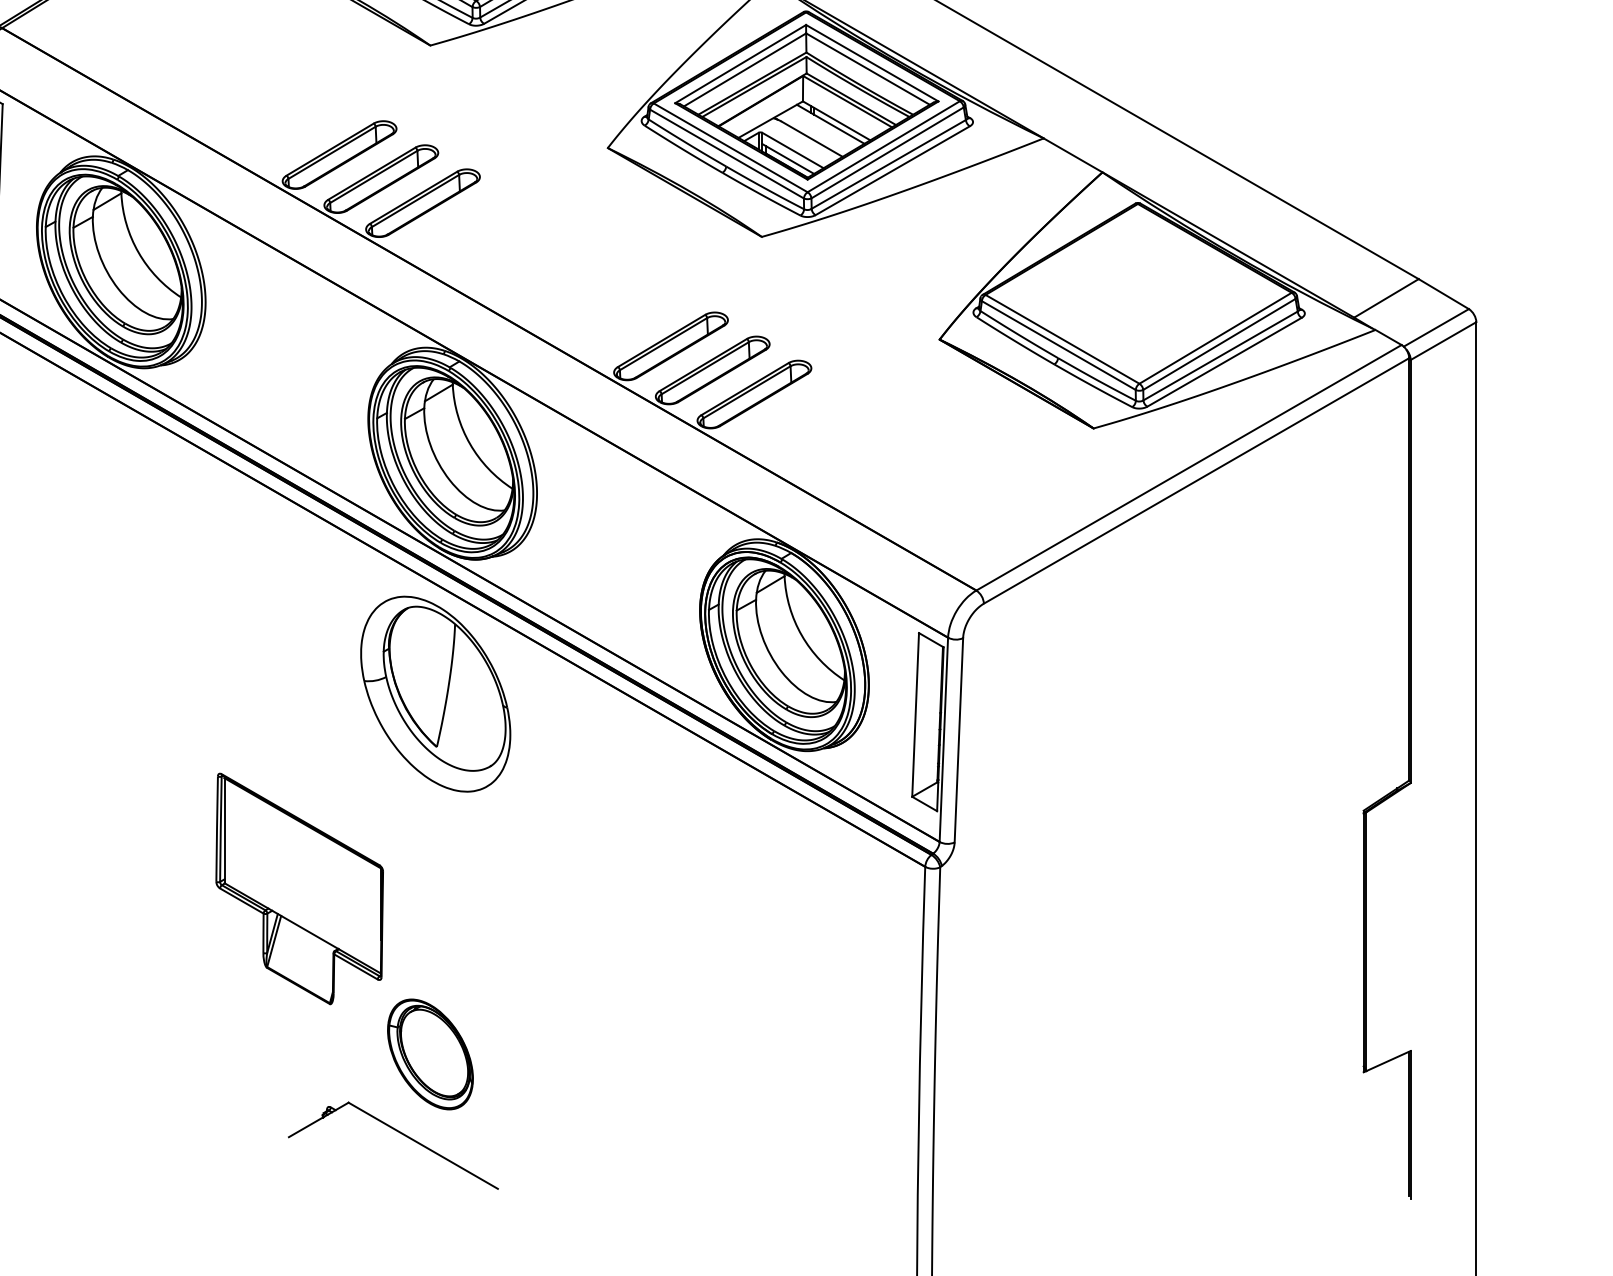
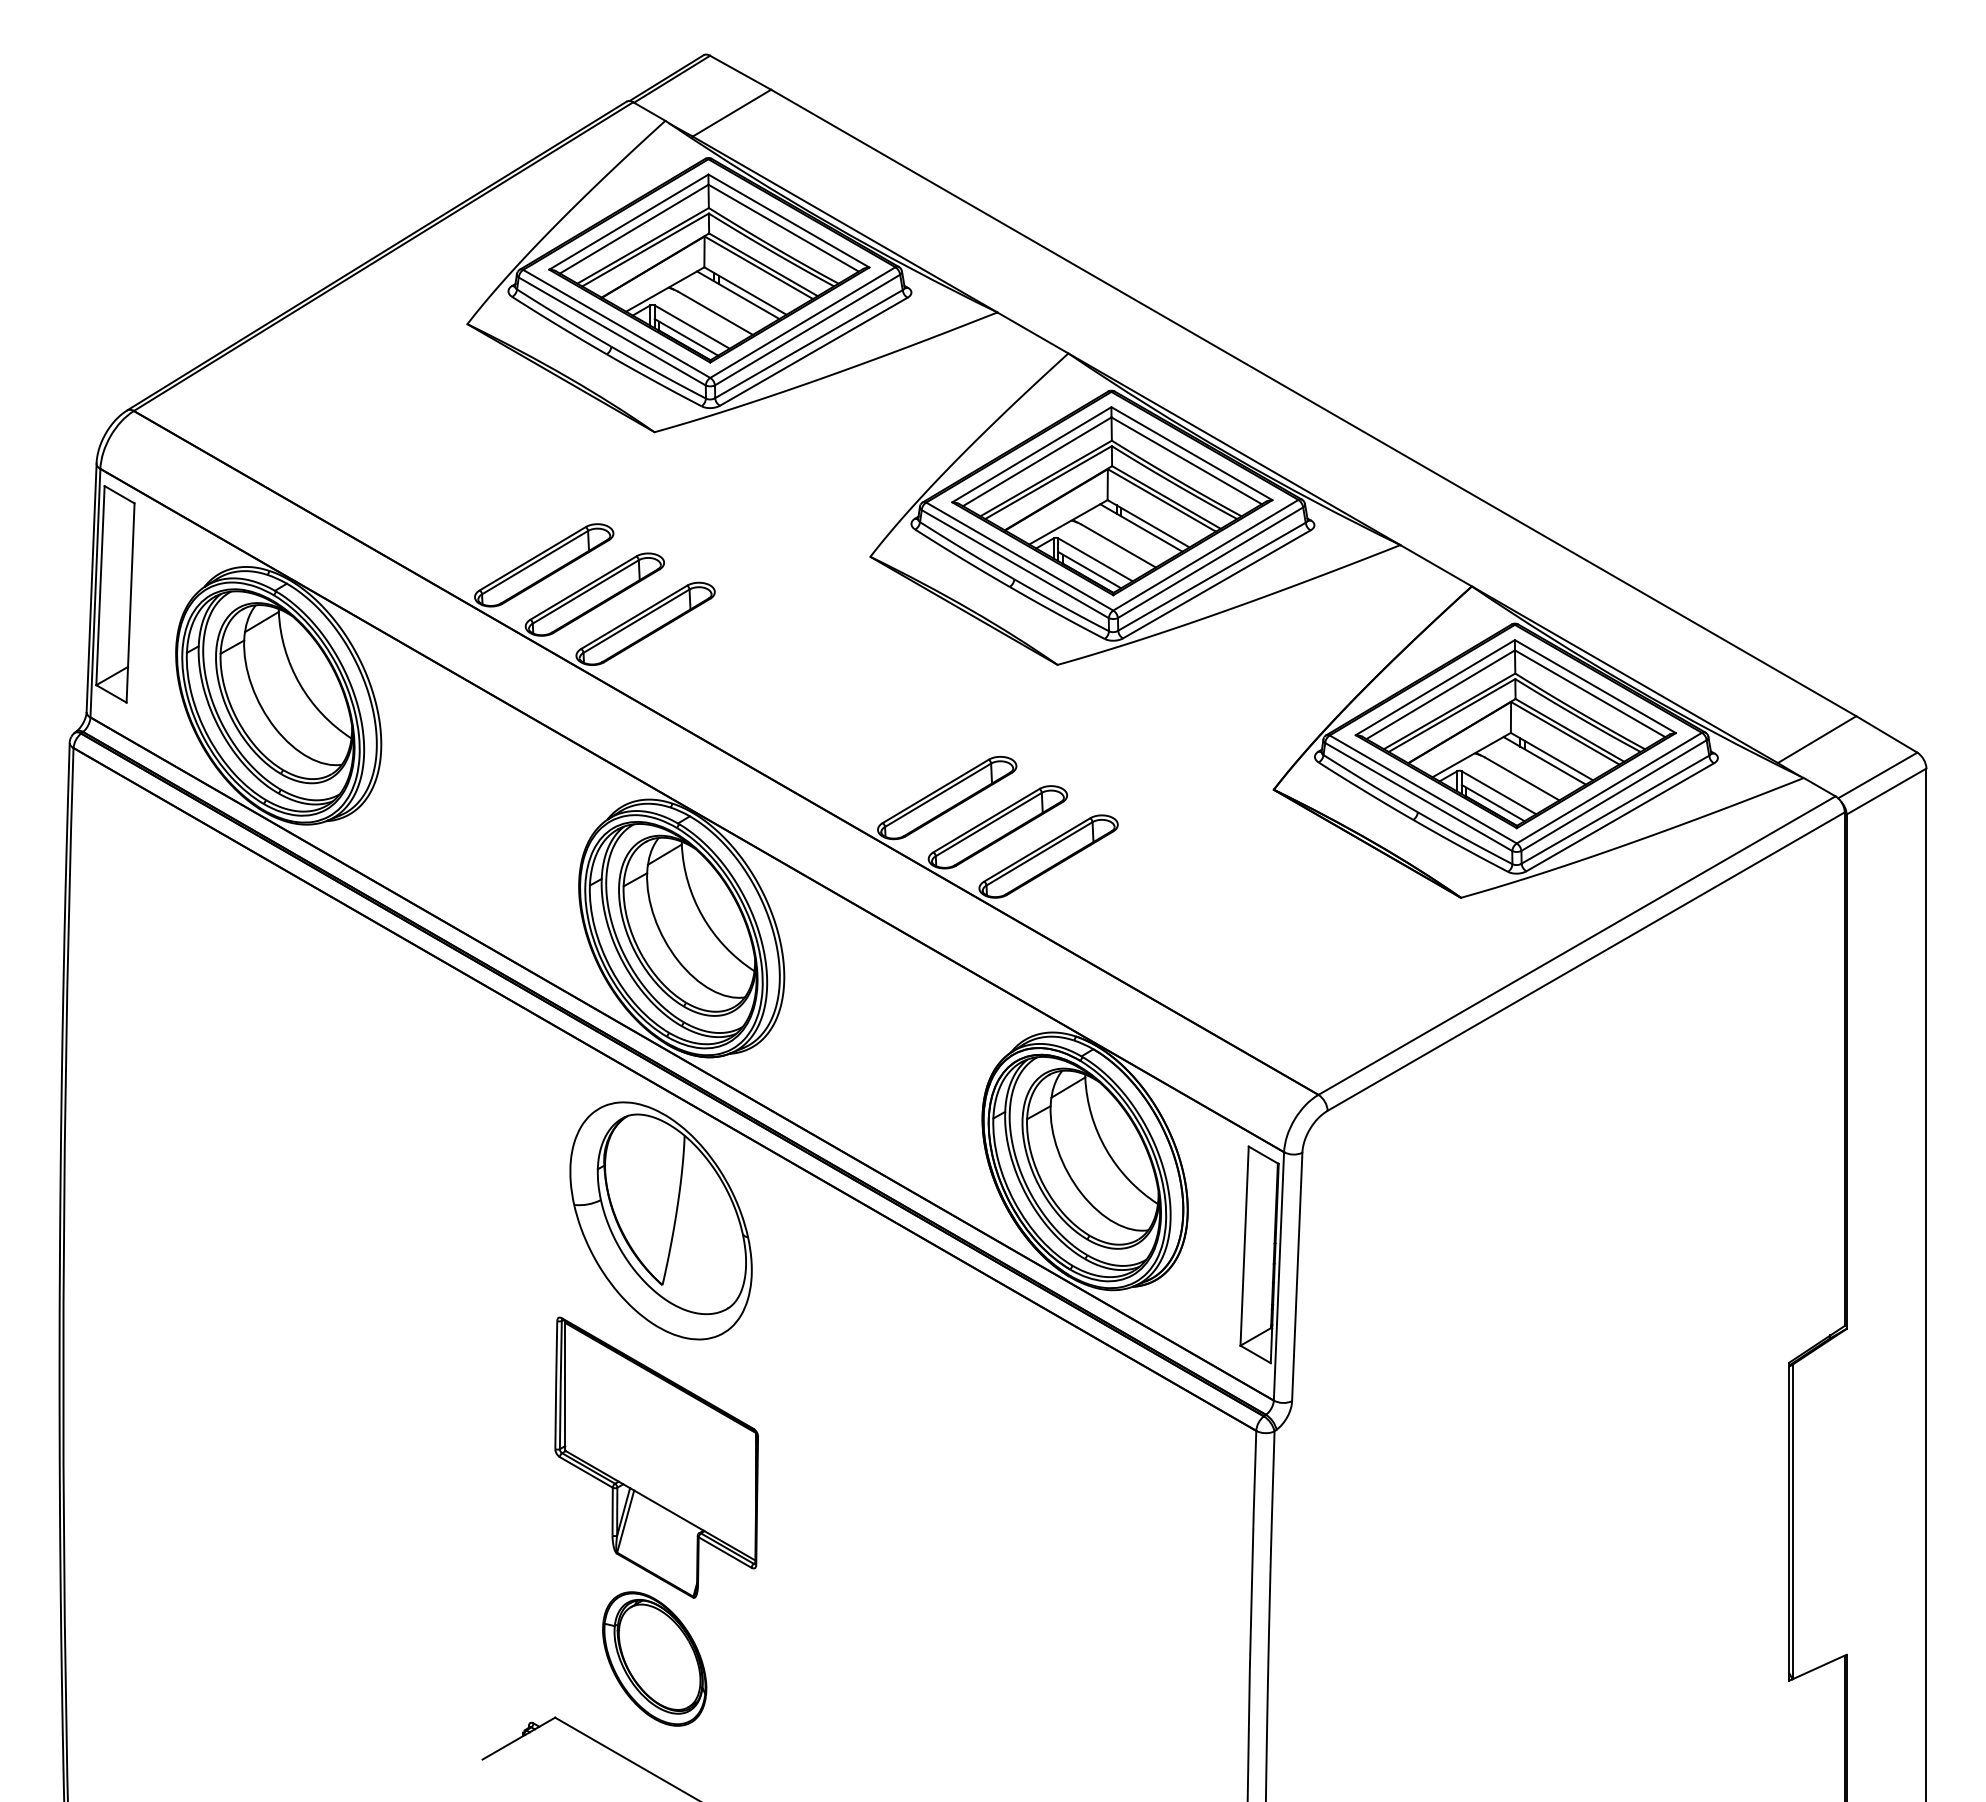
part: (1138, 294) -> (1515, 734), added
part: (299, 888) -> (656, 1457), moved

